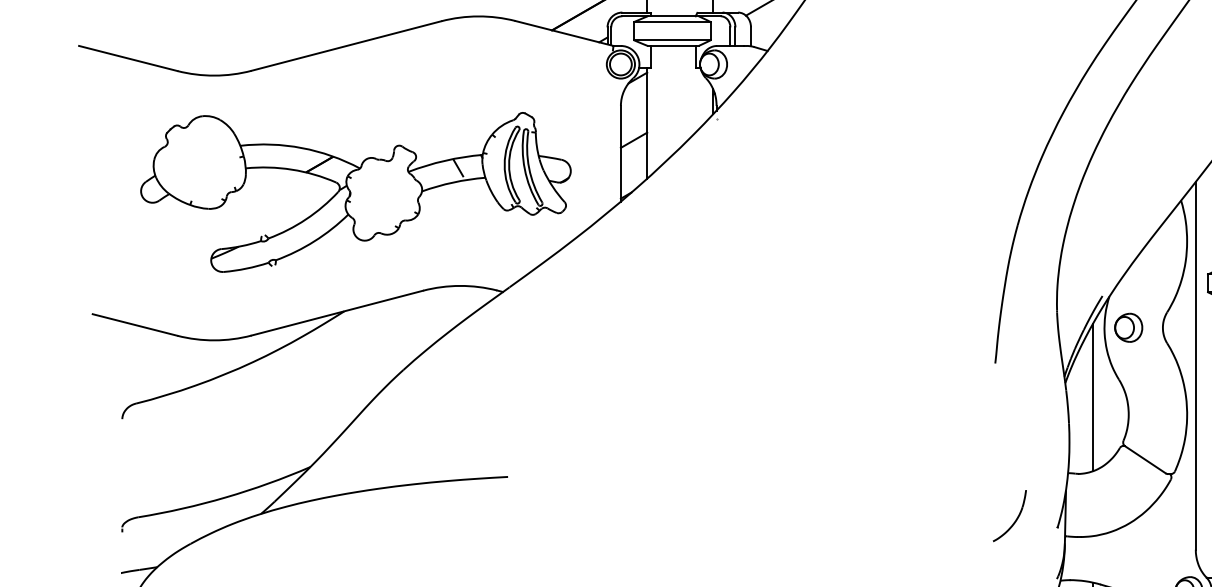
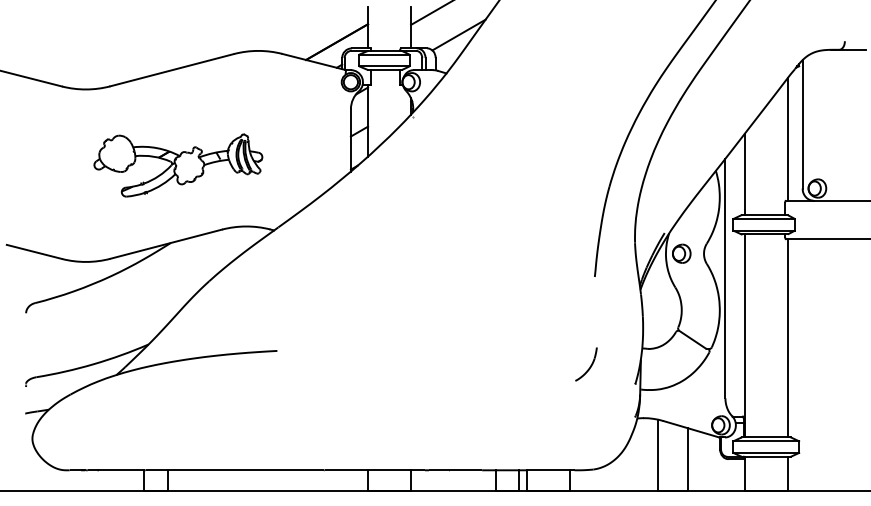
part: (356, 192) -> (178, 165), size x0.6
line: (1093, 398) -> (658, 299), removed
part: (1010, 516) -> (586, 364), moved

